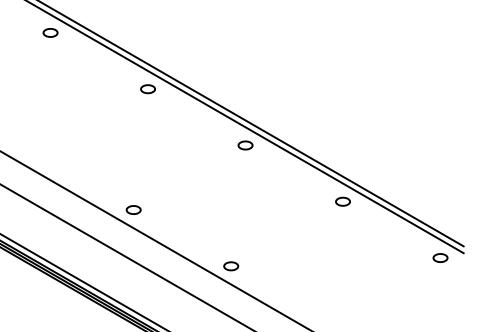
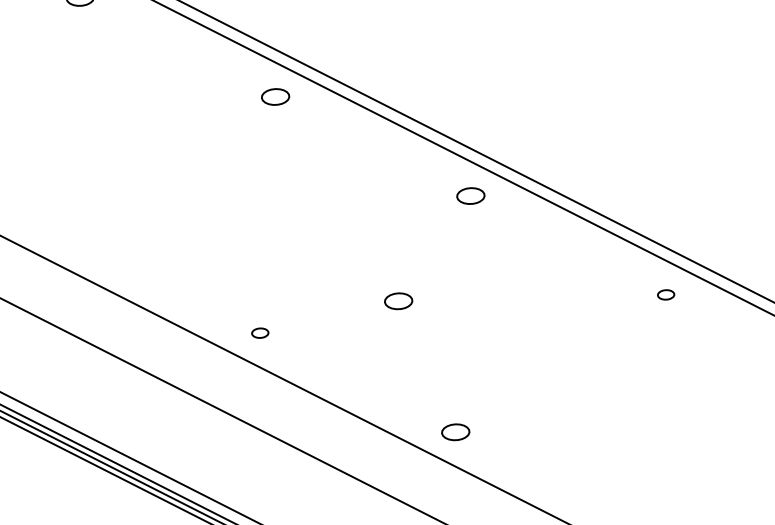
part: (205, 197) -> (398, 301), added
part: (342, 201) -> (665, 294), size x0.6
part: (133, 209) -> (259, 332), size x0.6

